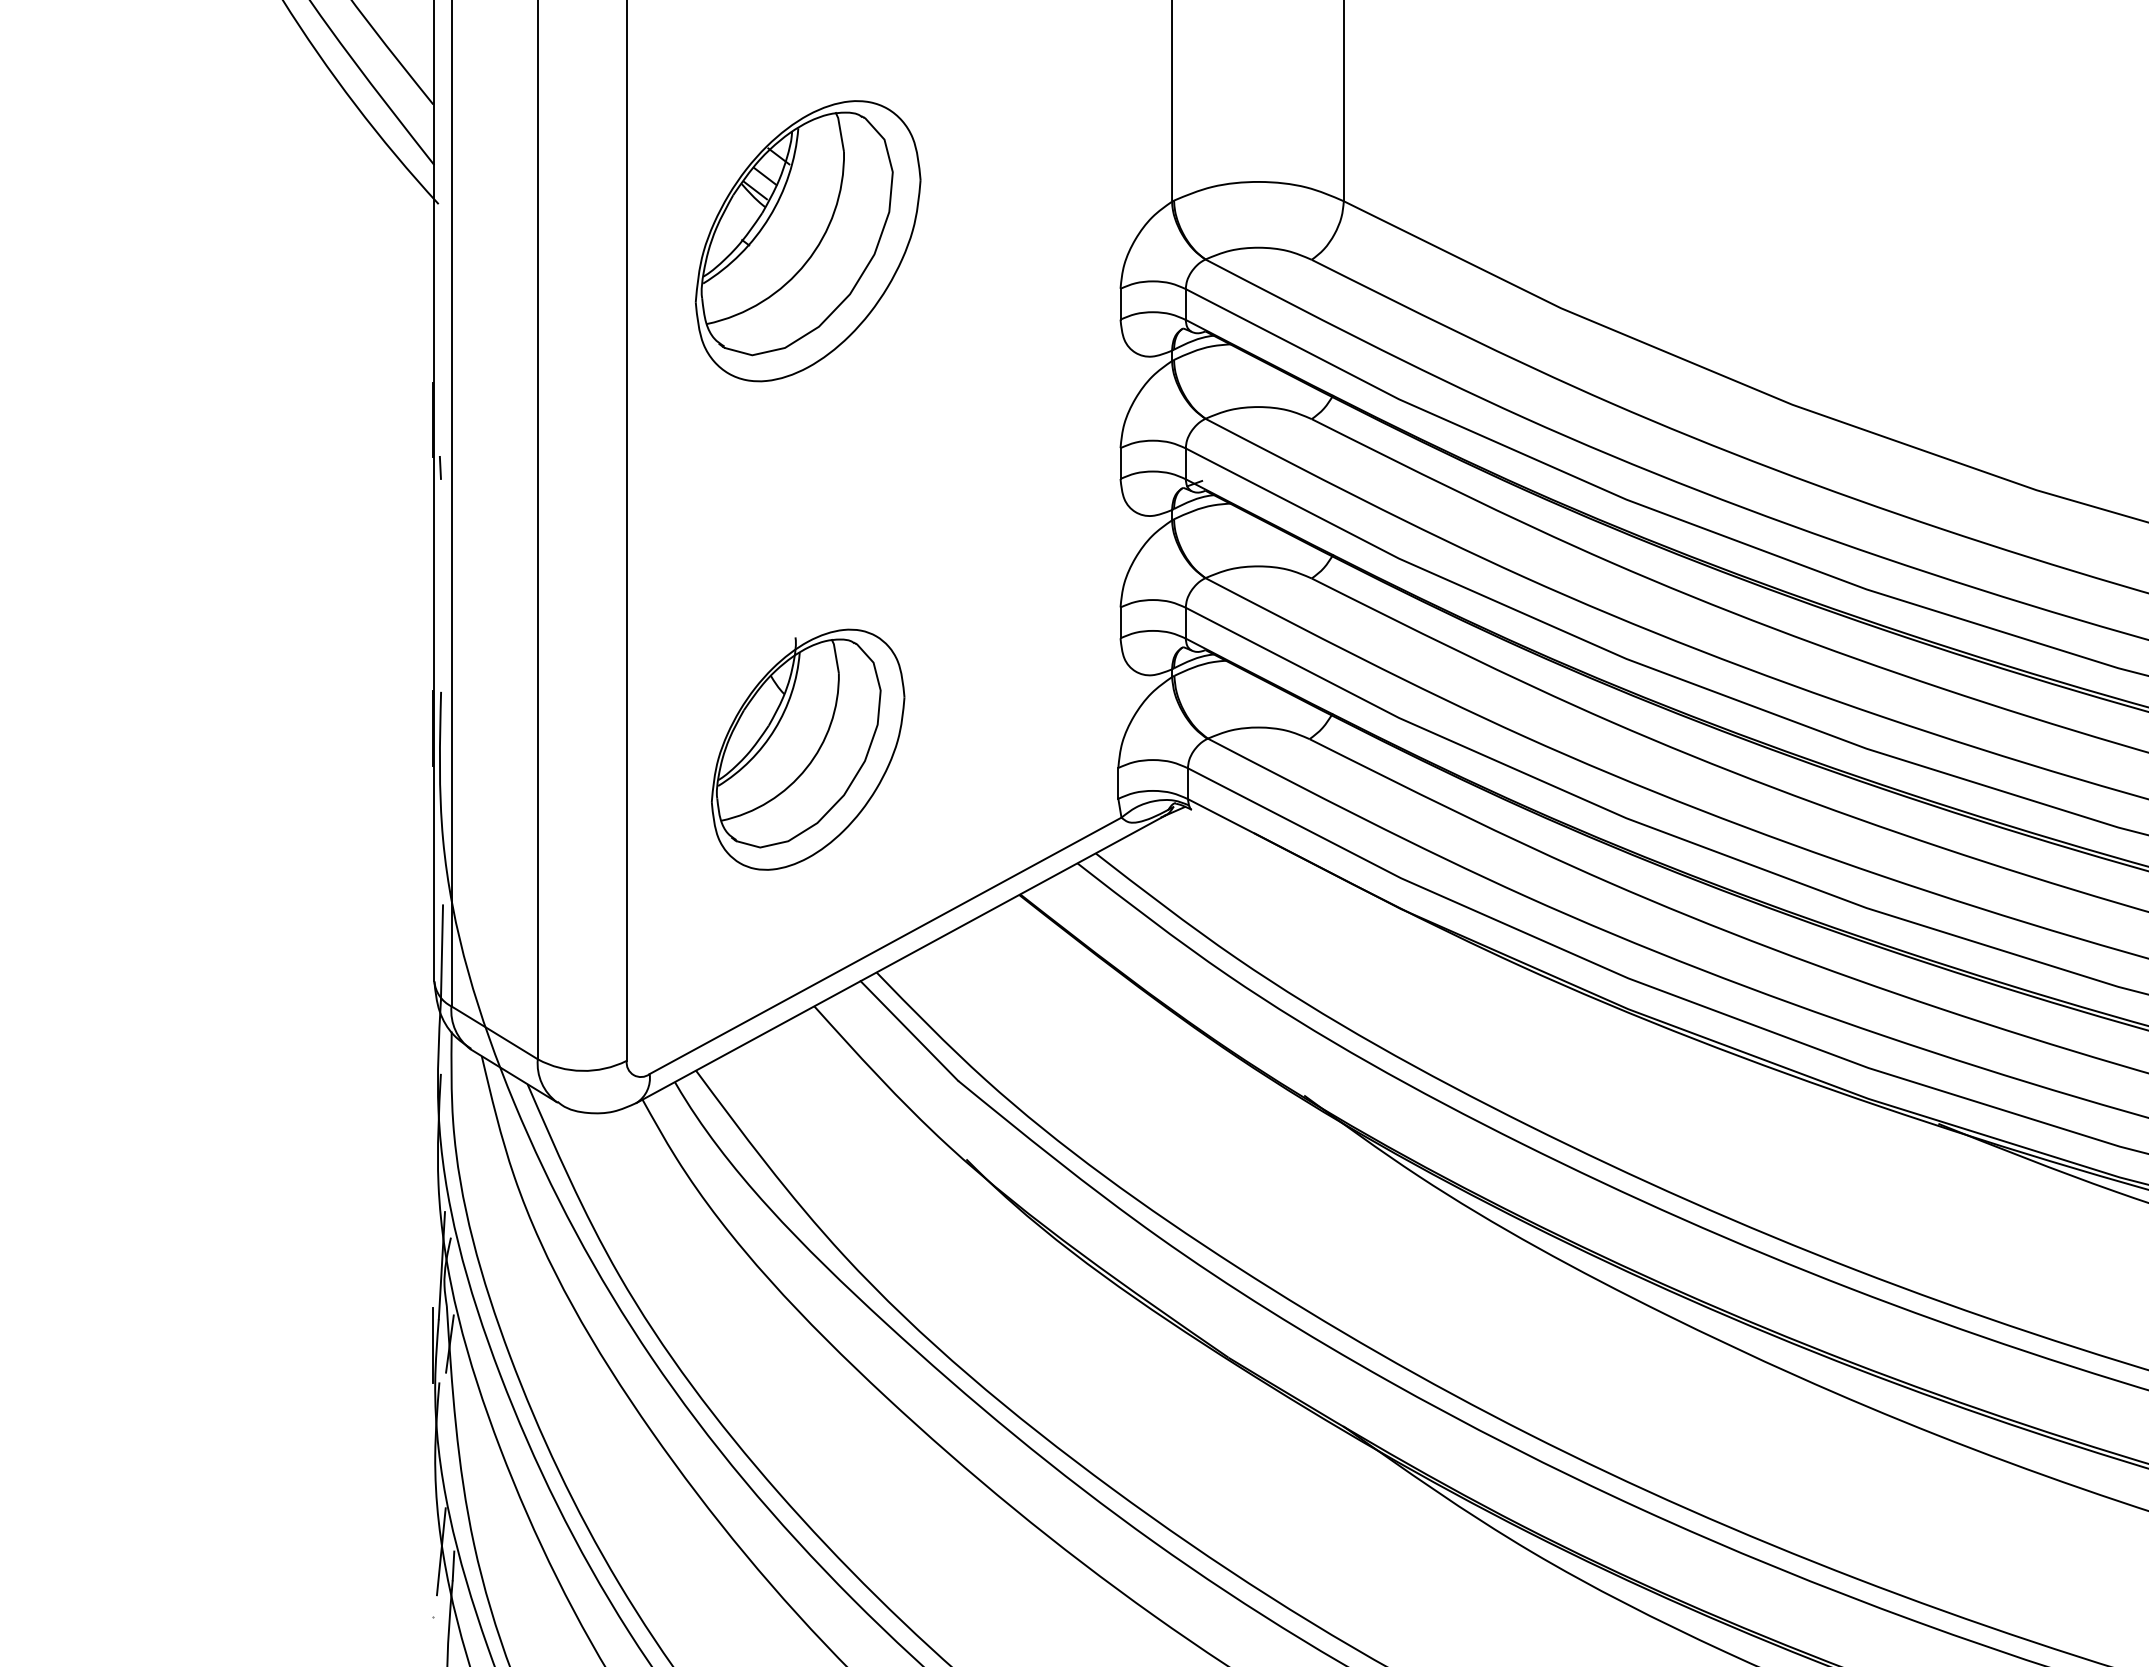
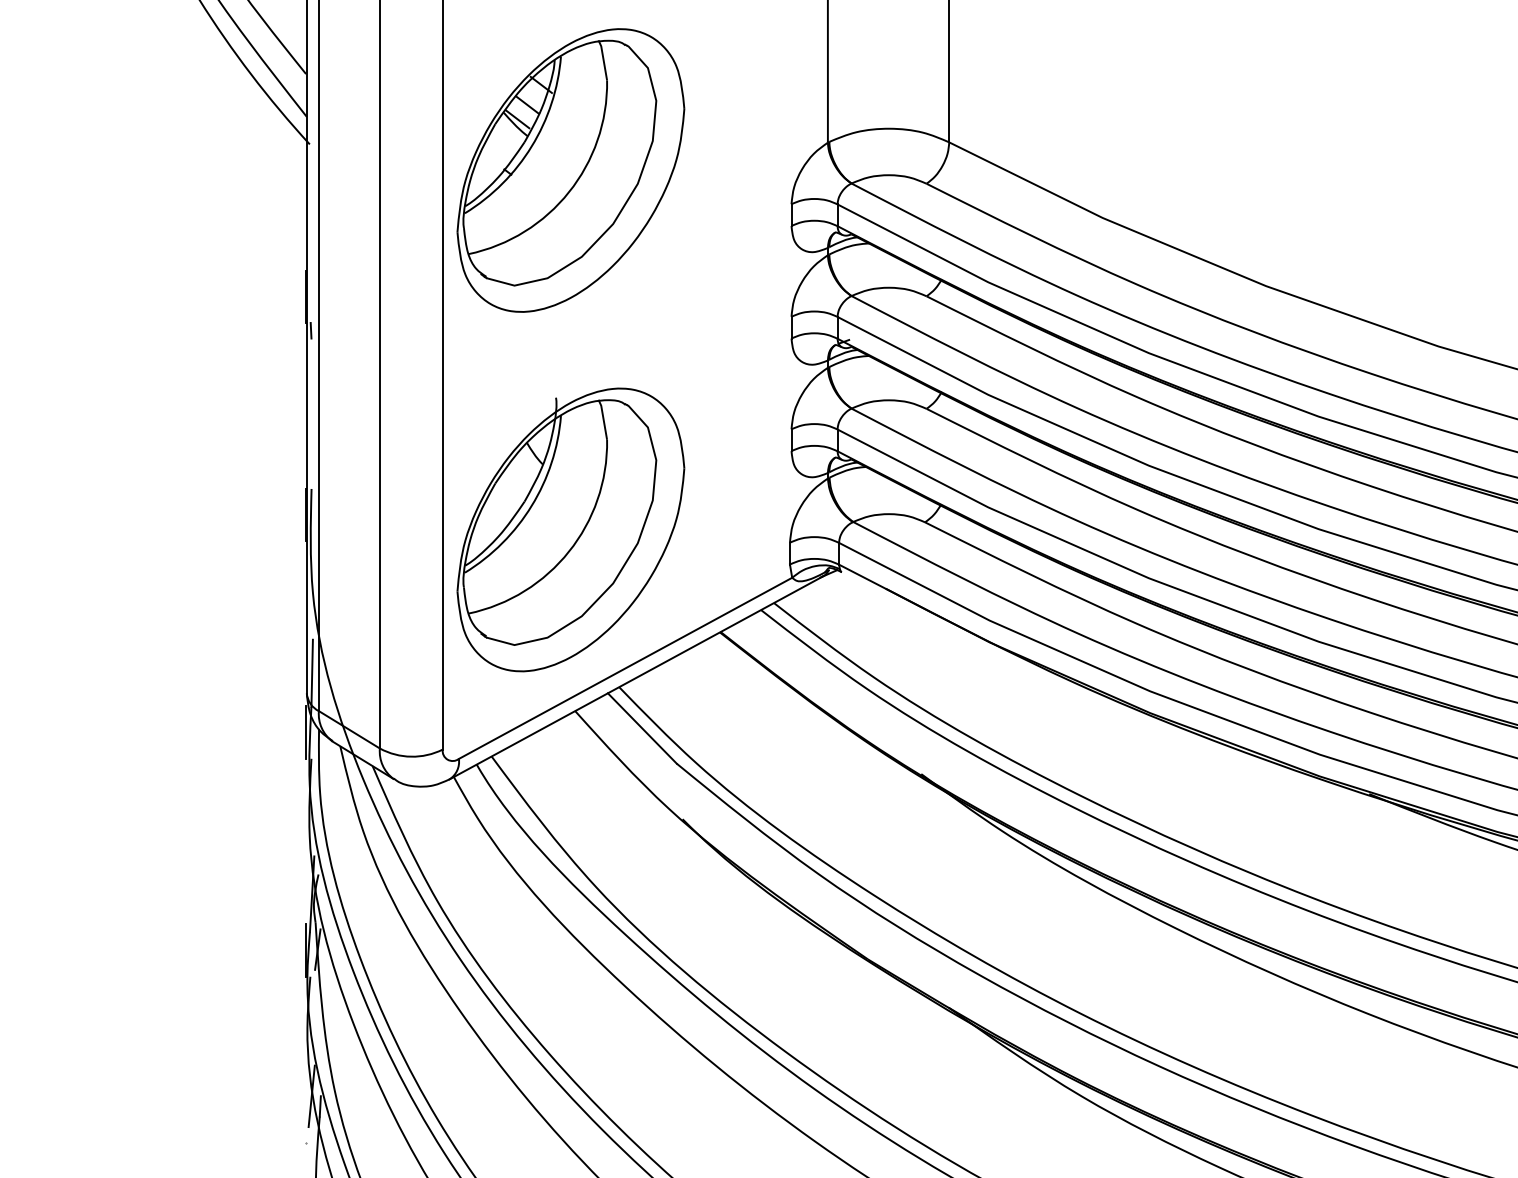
part: (807, 241) -> (570, 170), size x1.43
part: (807, 749) -> (570, 529), size x1.67
line: (432, 1036) -> (305, 732), added

